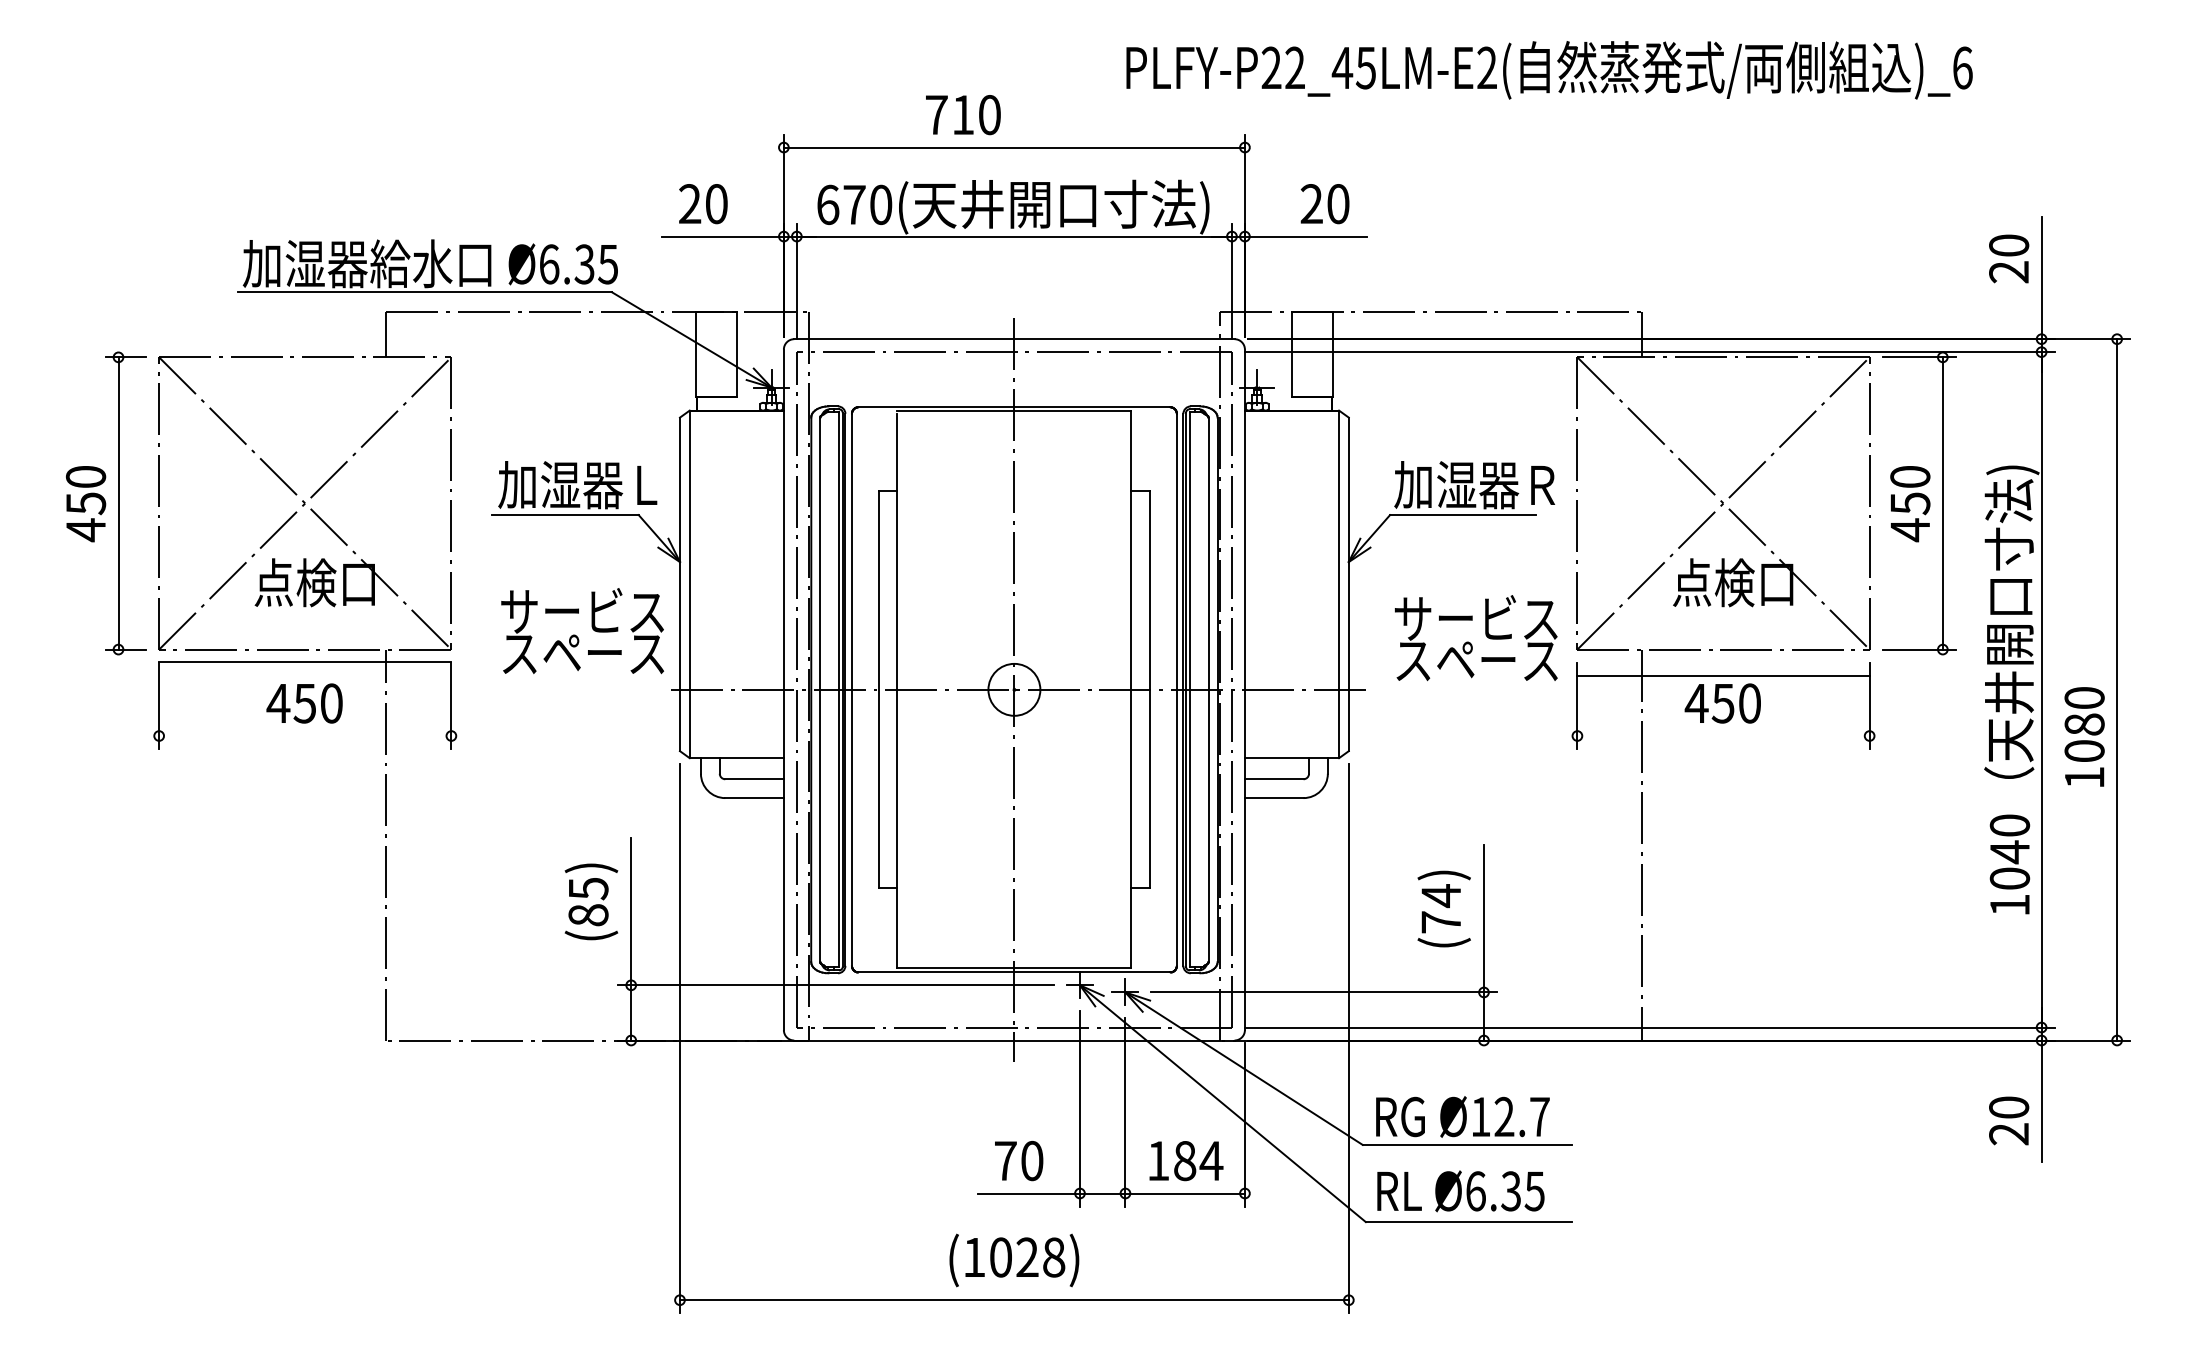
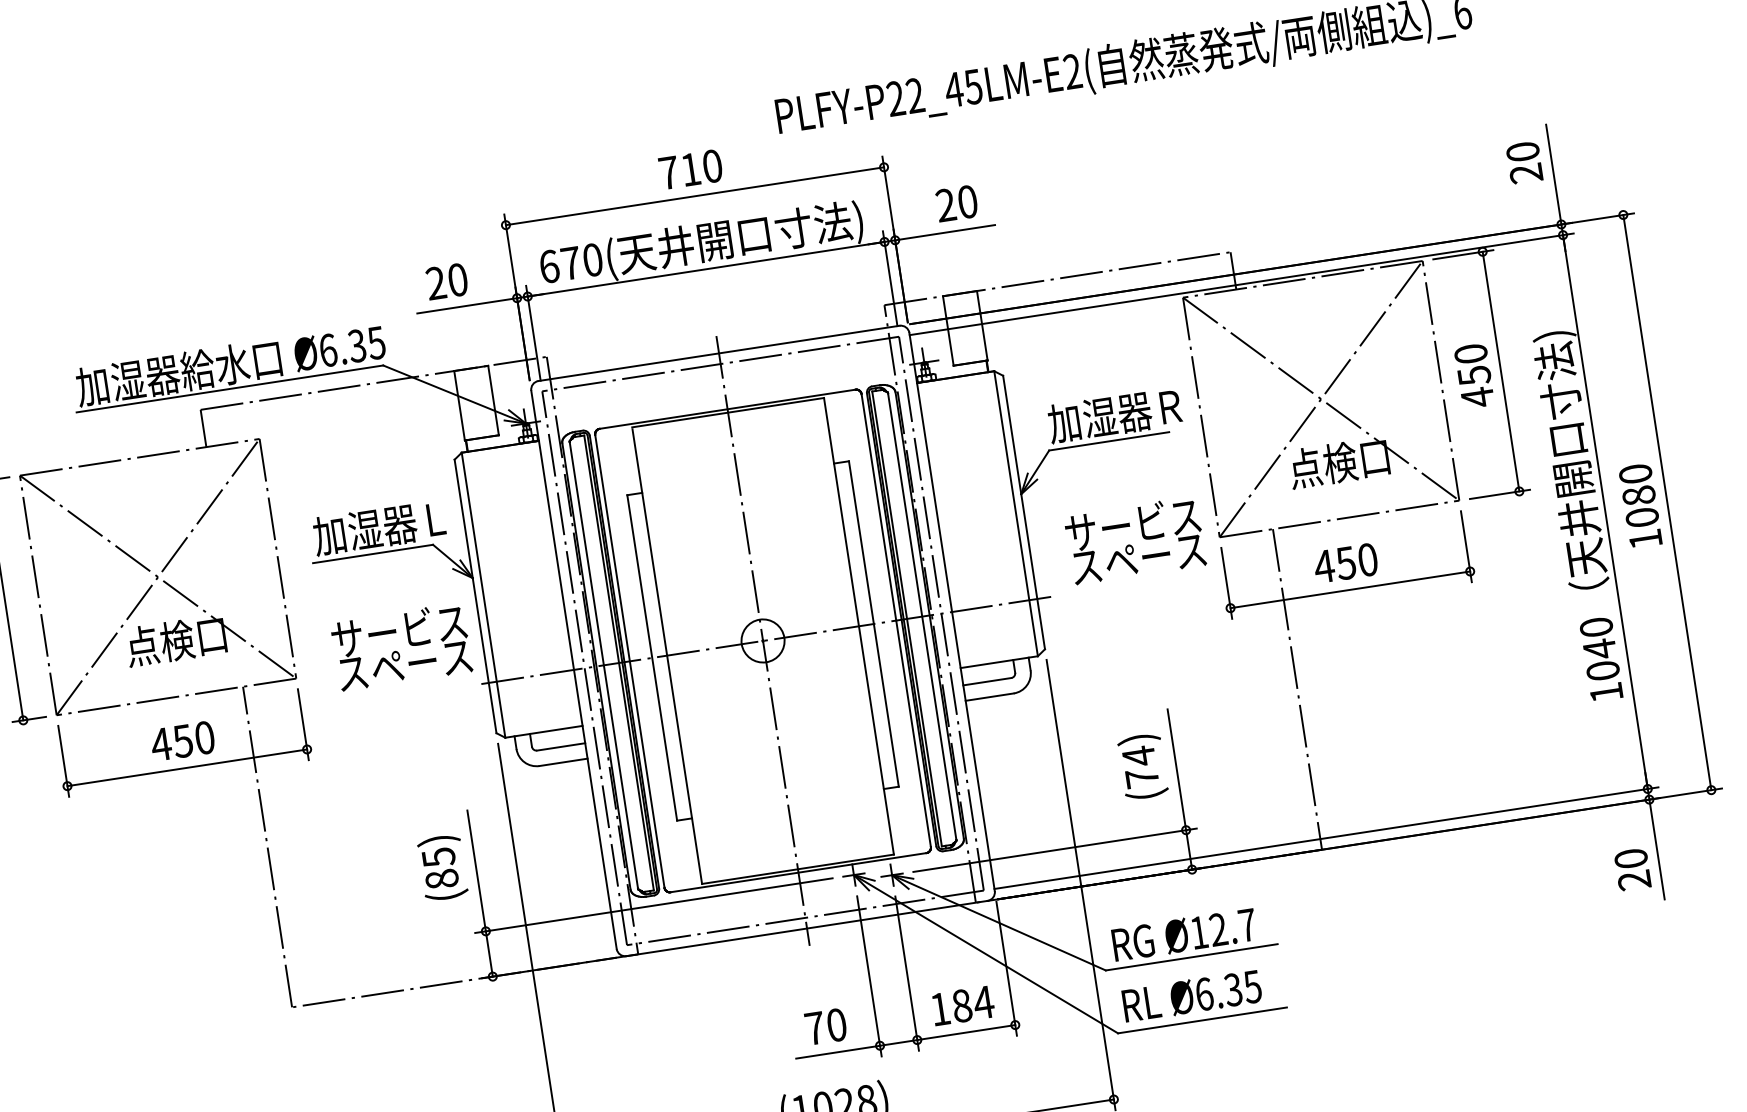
text: (963, 115) -> (691, 169), moved
line: (305, 662) -> (187, 768), moved
line: (1723, 676) -> (1350, 590), moved
text: (2084, 736) -> (1640, 505), moved

